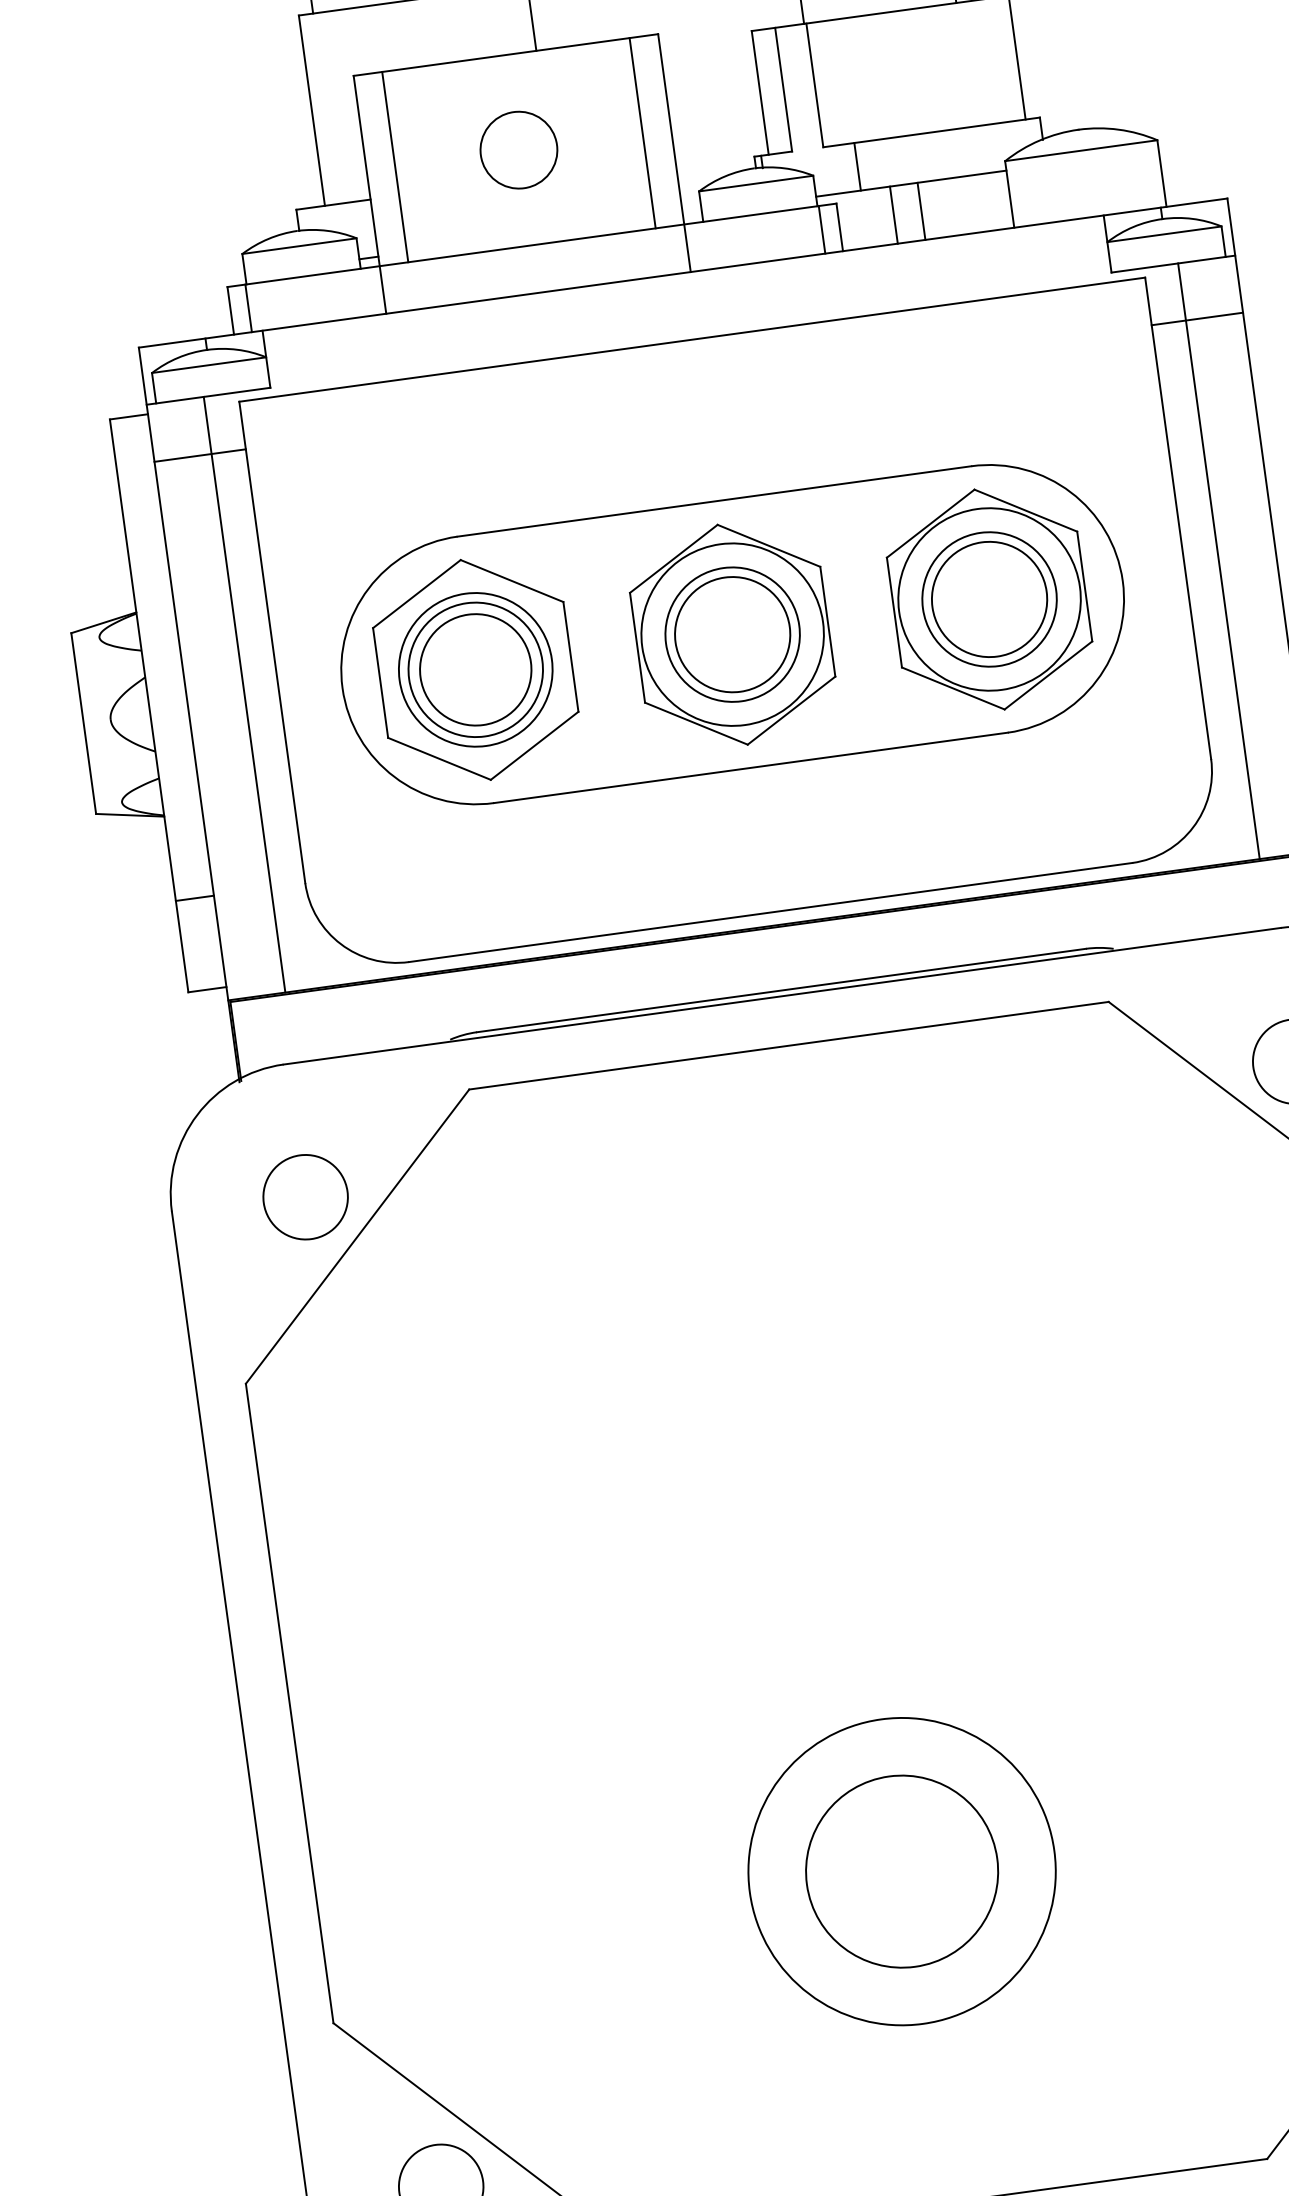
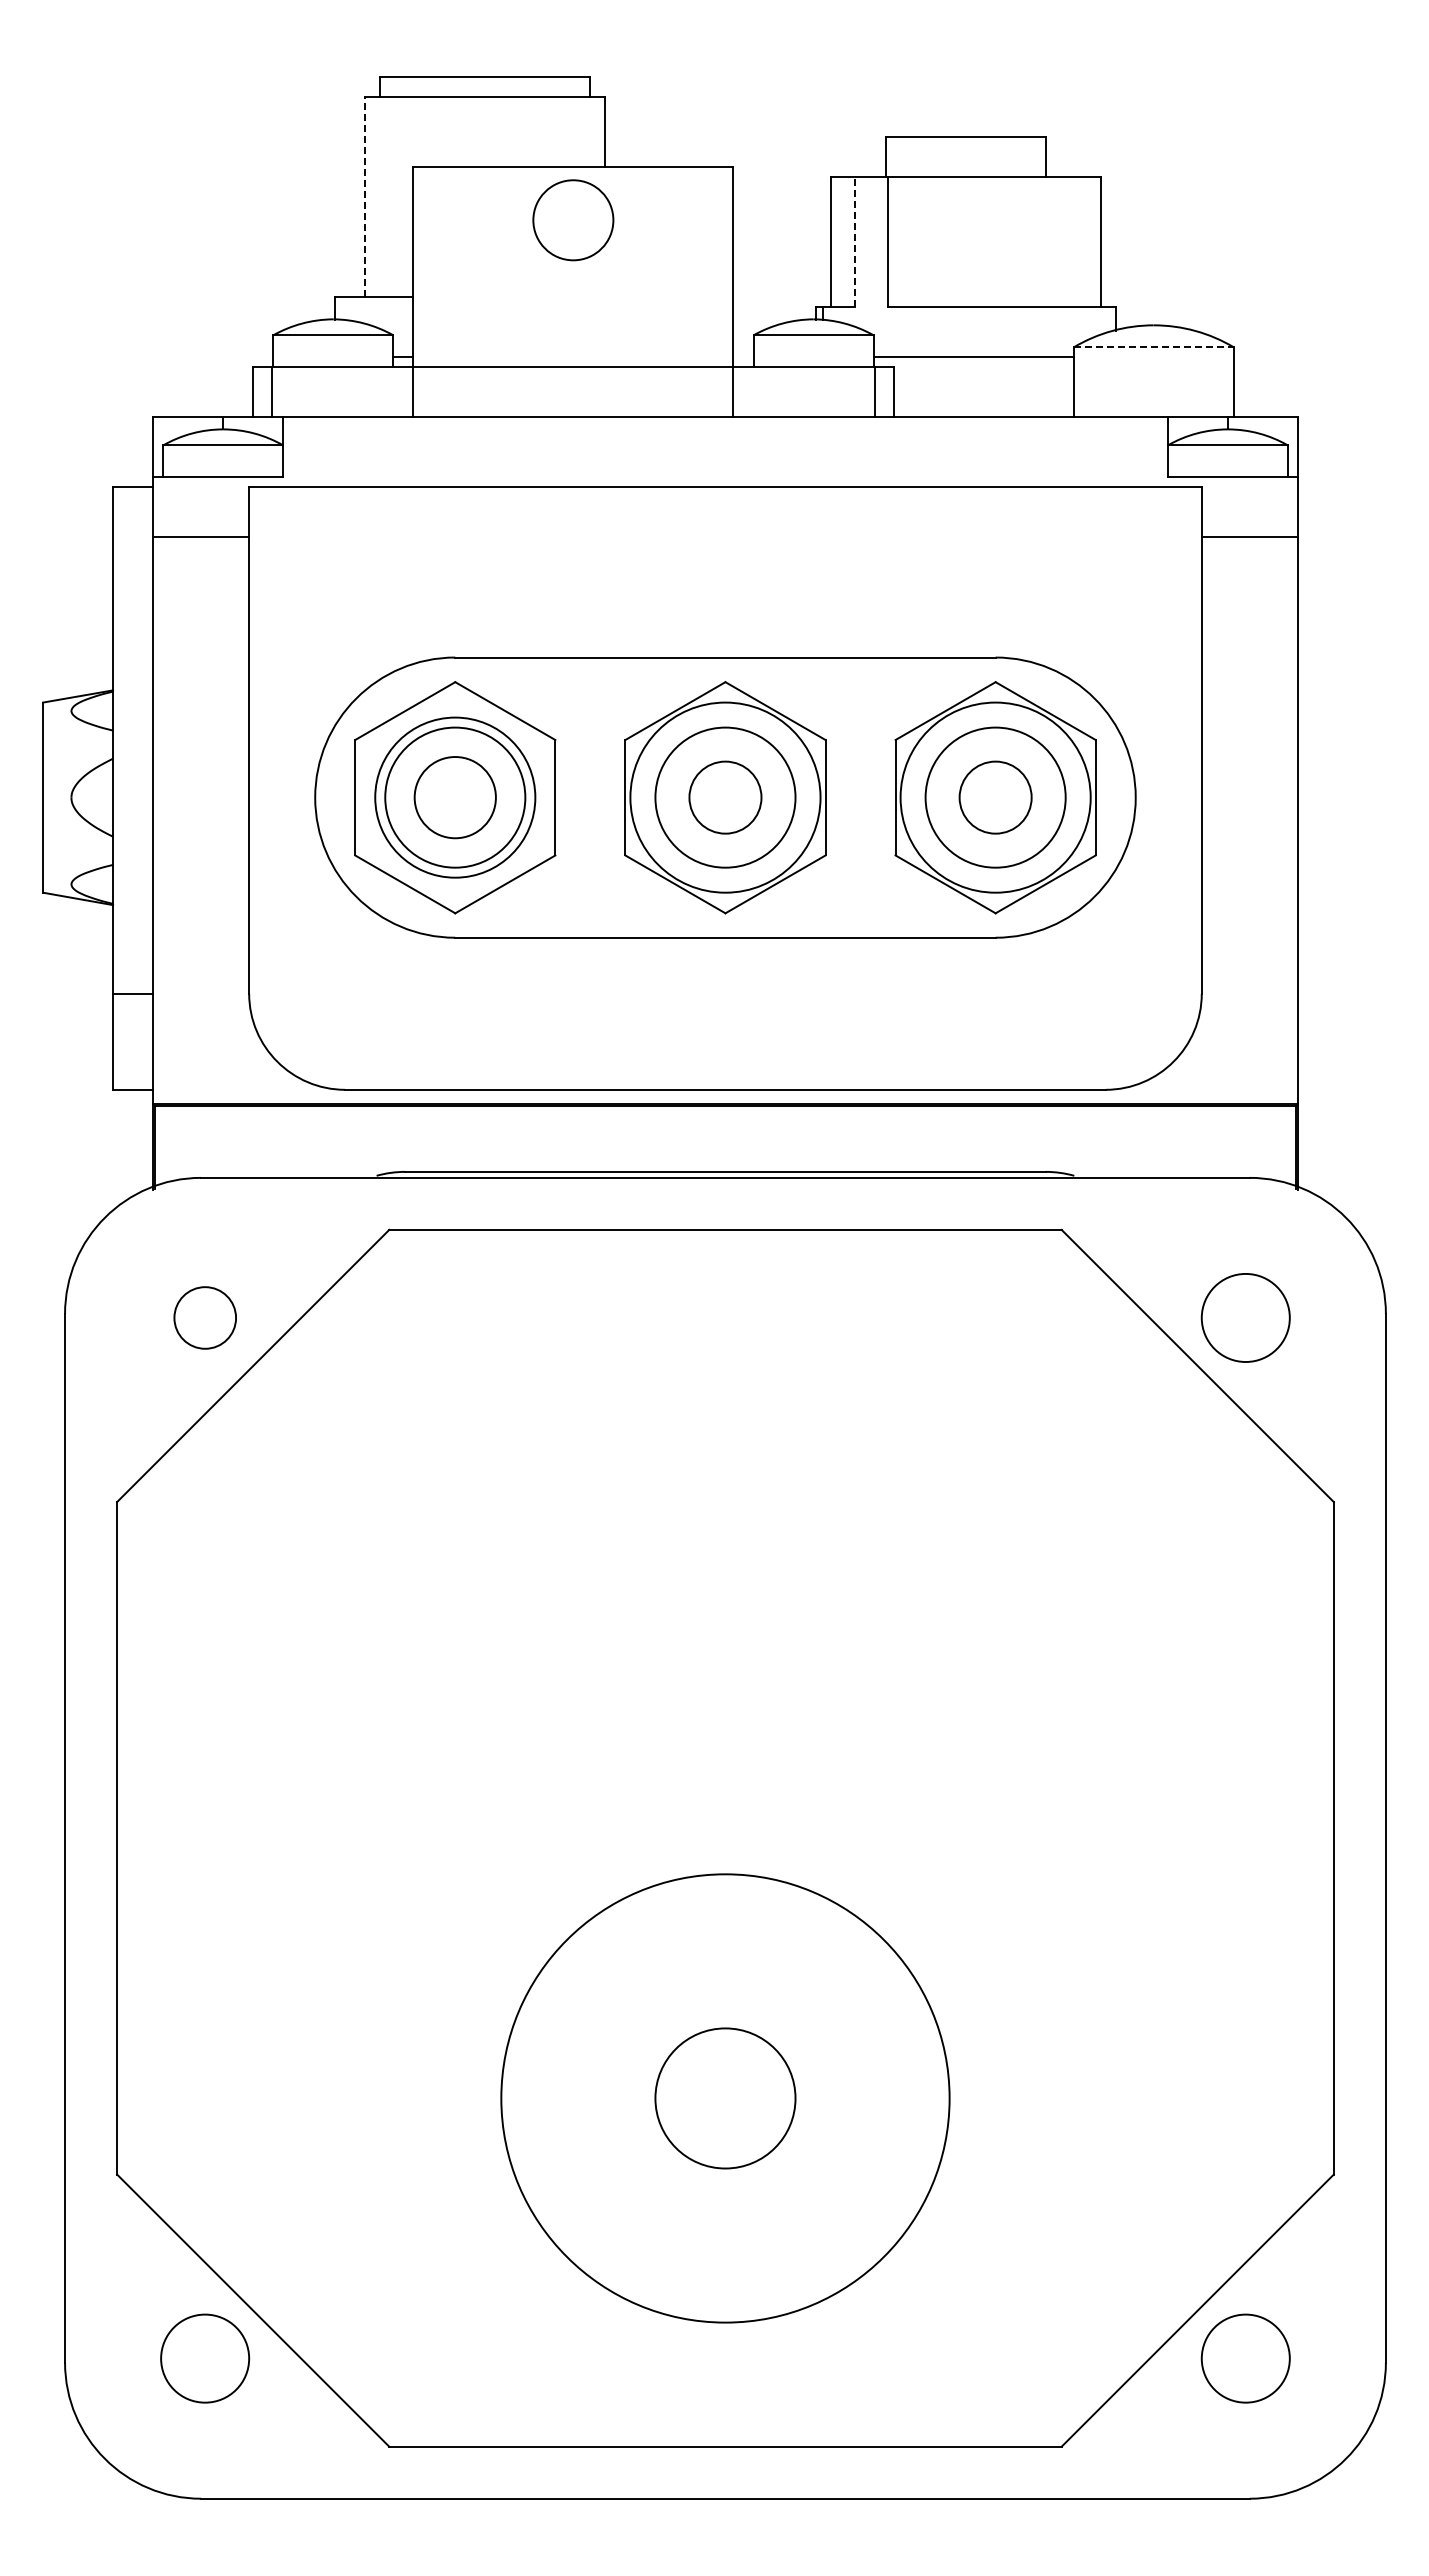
line: (783, 88) -> (855, 241), solid -> dashed
line: (312, 109) -> (365, 196), solid -> dashed
line: (642, 133) -> (703, 267), removed
circle: (519, 150) -> (573, 220), moved
line: (1082, 150) -> (1154, 347), solid -> dashed
line: (857, 166) -> (920, 332), removed
line: (395, 167) -> (443, 267), removed
line: (921, 211) -> (980, 387), removed
line: (894, 215) -> (951, 387), removed
line: (1218, 561) -> (1237, 790), removed
circle: (989, 599) -> (995, 797), size x0.6
circle: (732, 634) -> (725, 797), size x0.6
circle: (475, 669) -> (455, 797), size x0.7
line: (244, 694) -> (213, 790), removed
circle: (305, 1196) -> (205, 1317), size x0.7
circle: (902, 1871) -> (725, 2098), size x0.7
circle: (902, 1871) -> (725, 2098), size x1.4

